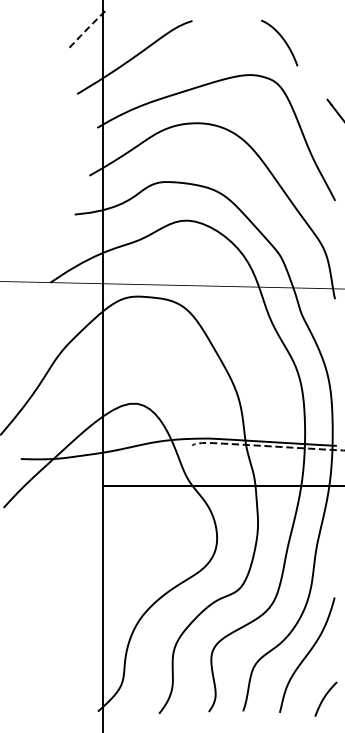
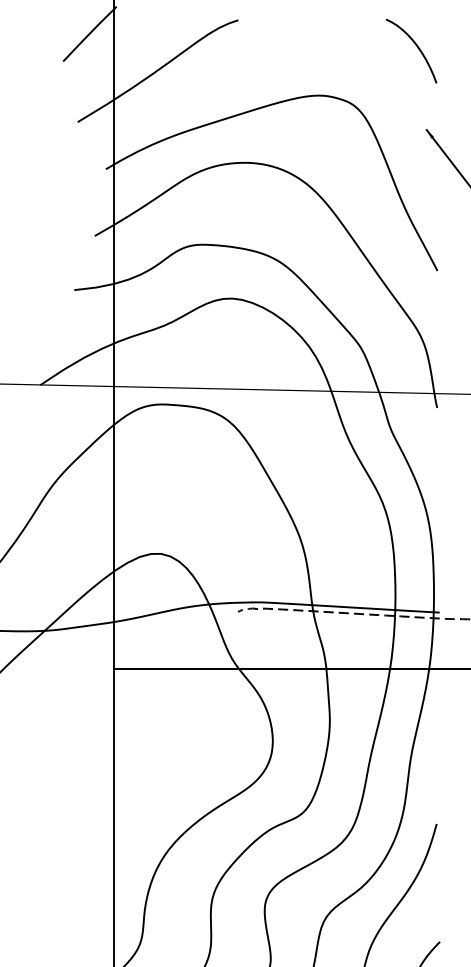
line: (85, 31) -> (89, 34), dashed -> solid
curve: (282, 39) -> (415, 46), moved

